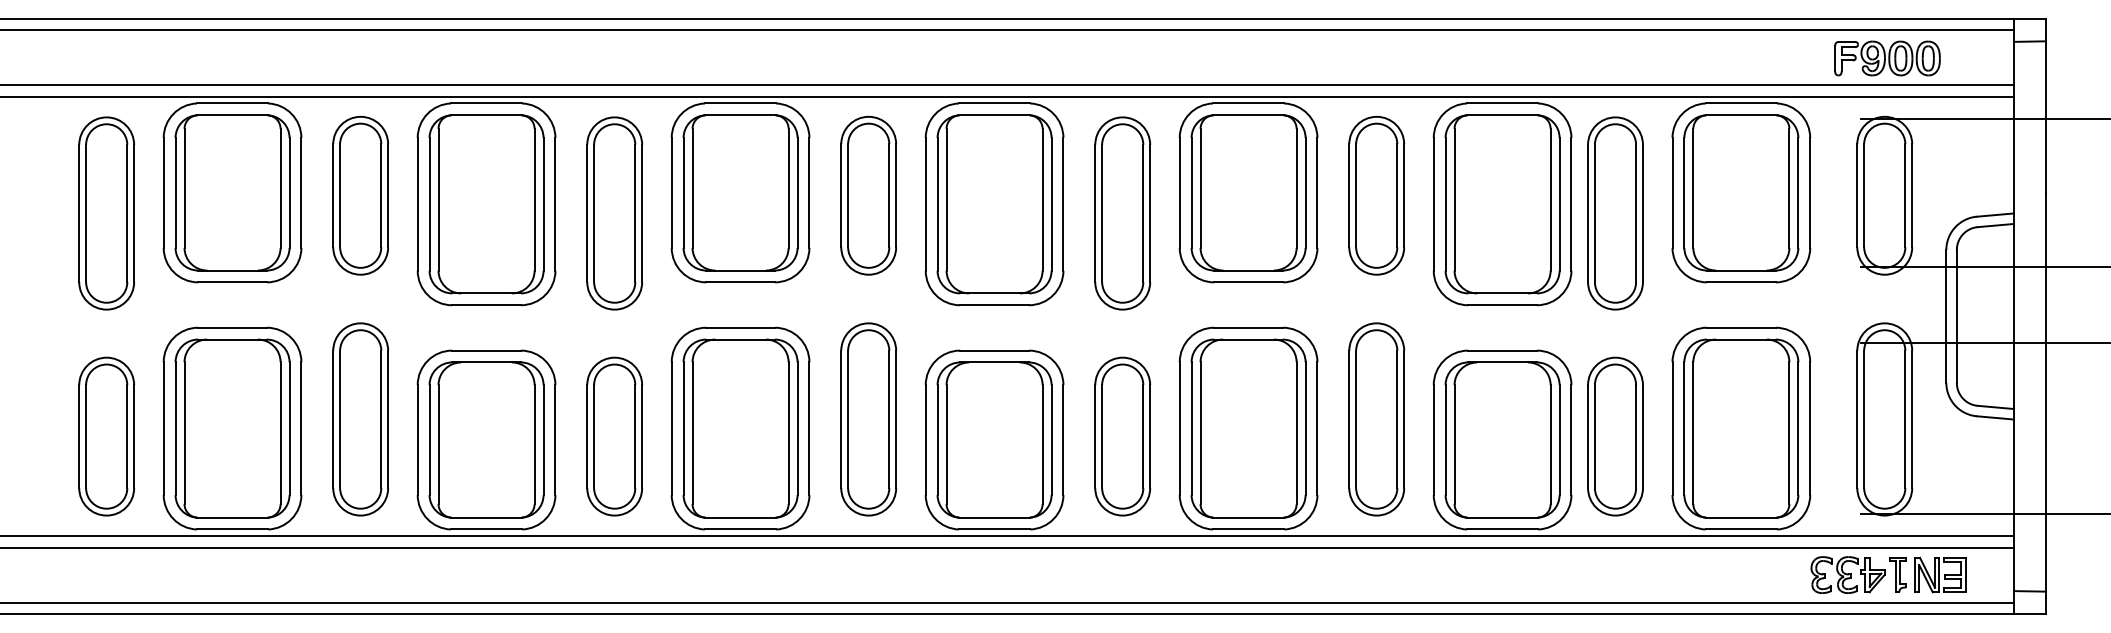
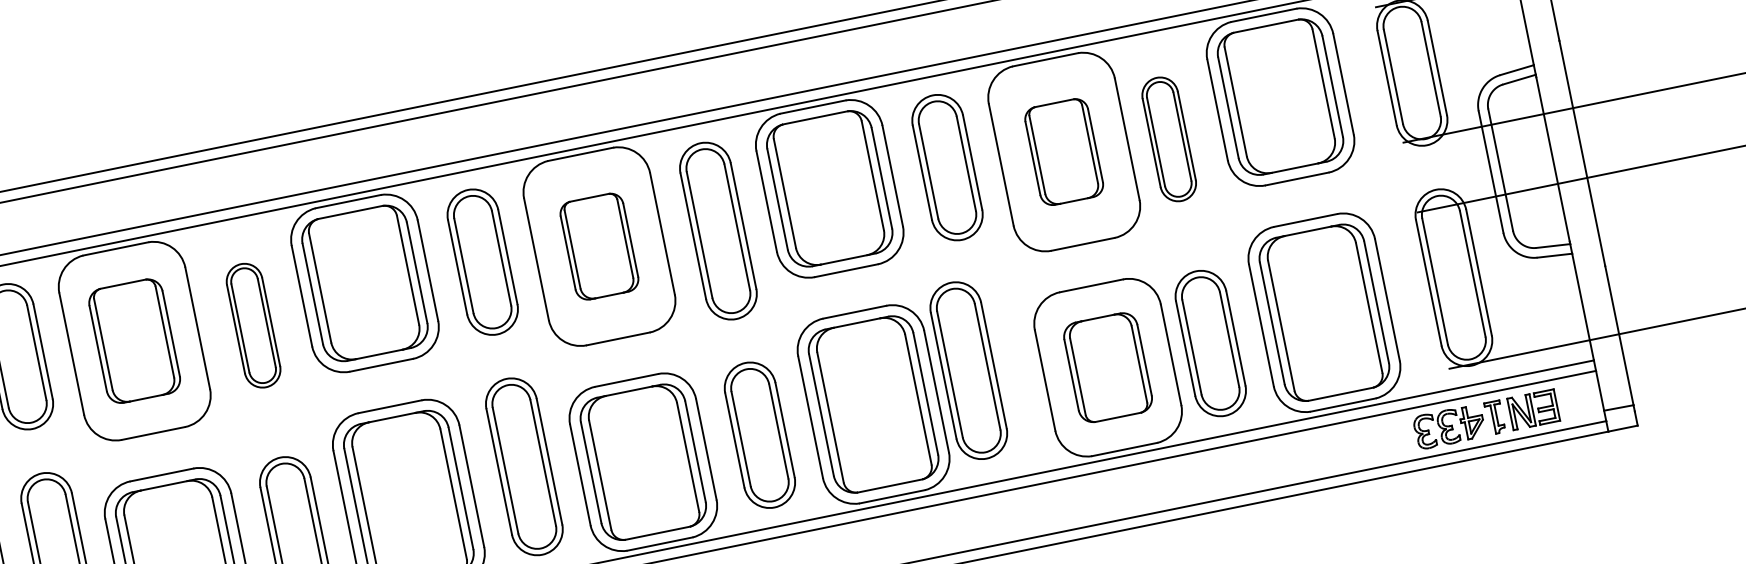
part: (486, 204) -> (134, 341), size x0.7
part: (994, 204) -> (599, 246), size x0.6
part: (1502, 204) -> (1064, 152), size x0.6
part: (614, 213) -> (253, 325), size x0.7
part: (1615, 213) -> (1169, 139), size x0.7
part: (1376, 419) -> (968, 370), moved
part: (1502, 439) -> (1107, 367), size x0.7

